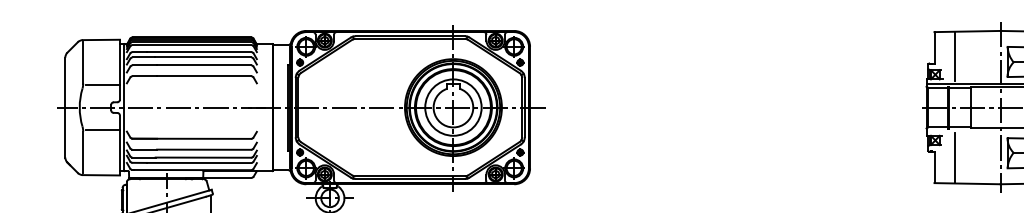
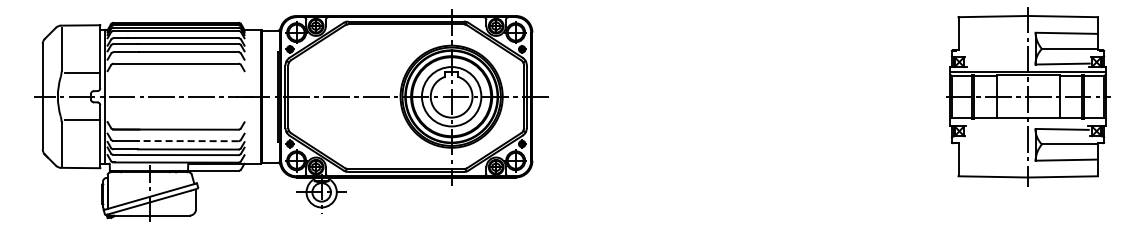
line: (954, 56) -> (979, 42), removed
line: (204, 150) -> (189, 141), solid -> dashed
line: (954, 157) -> (979, 149), removed

